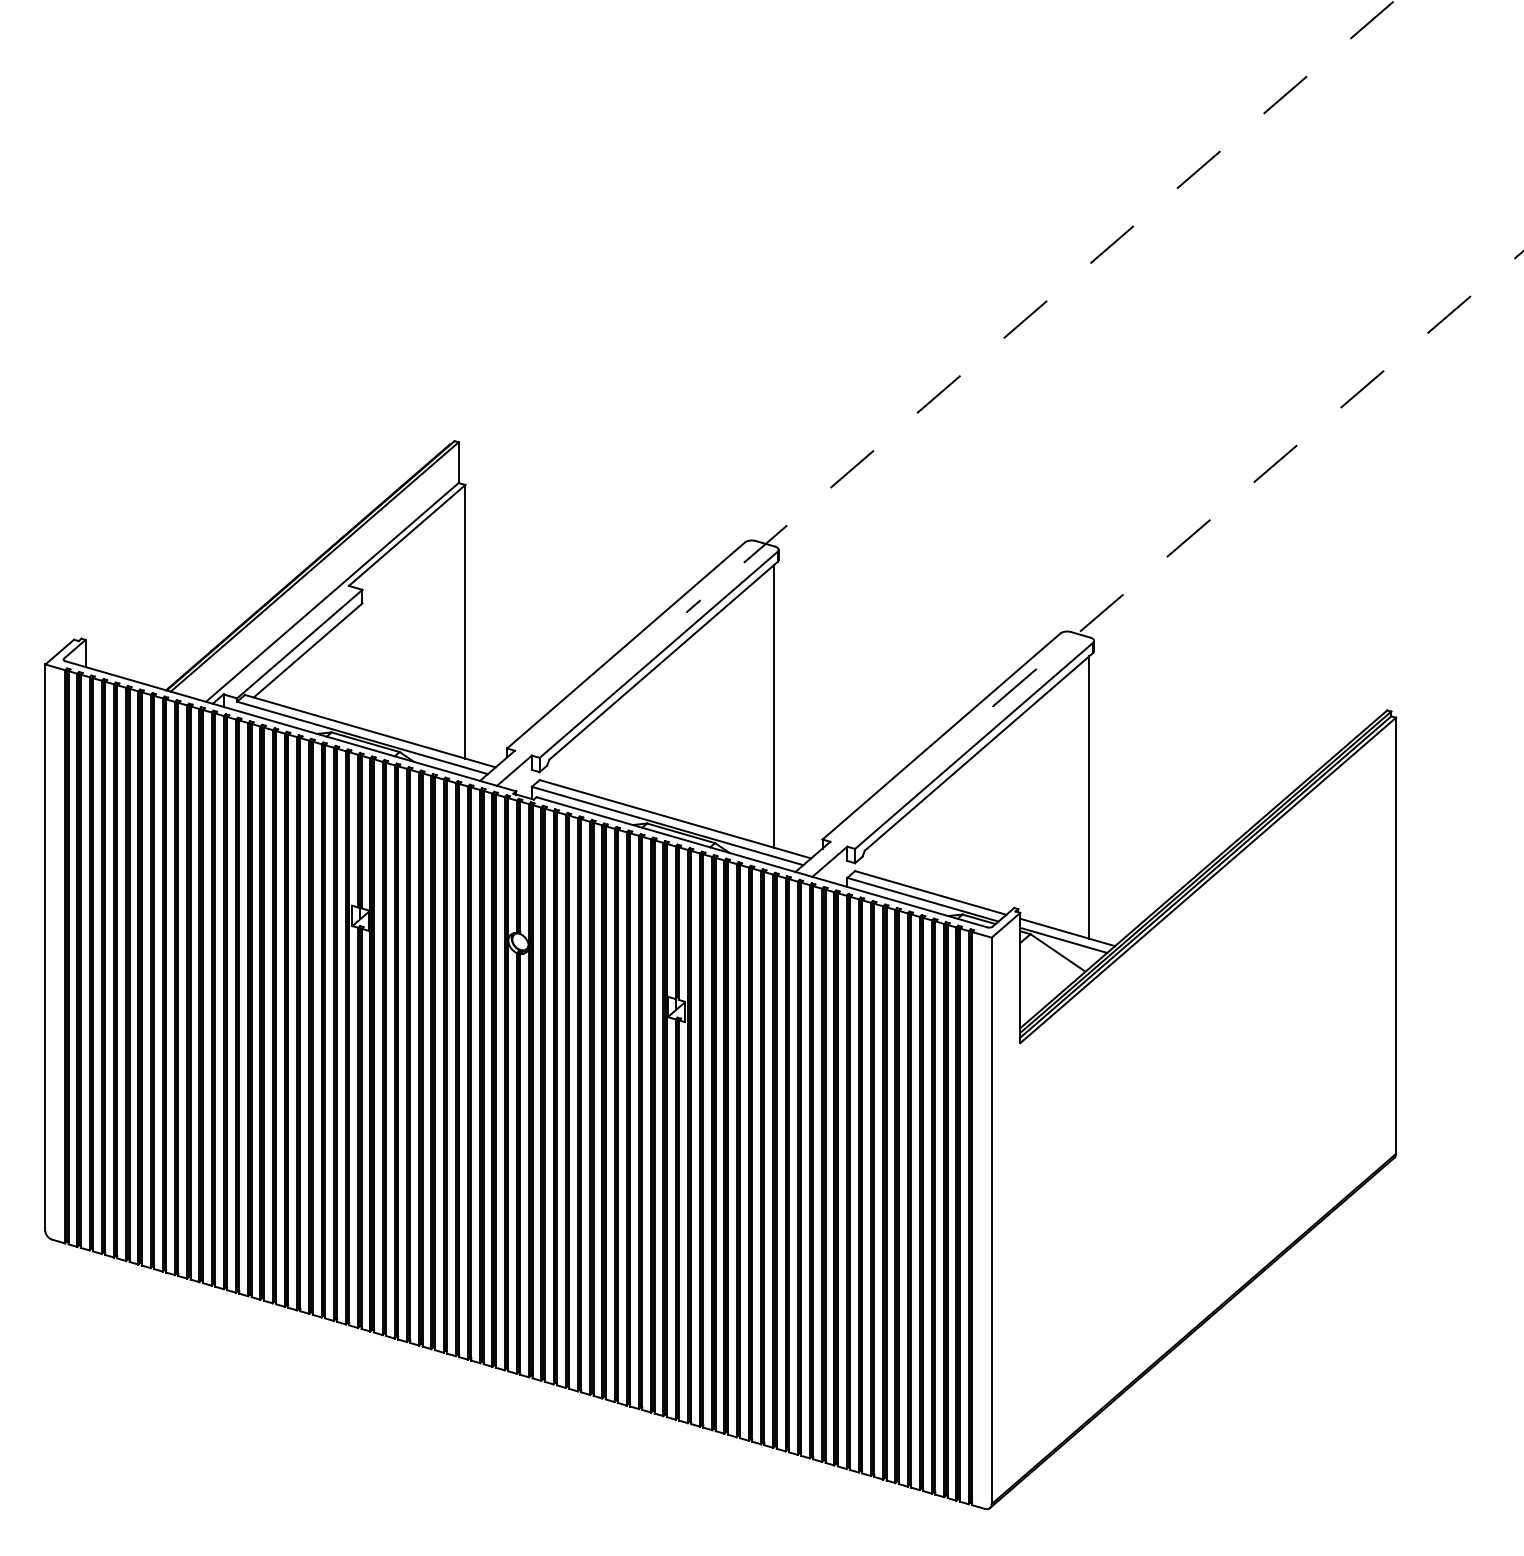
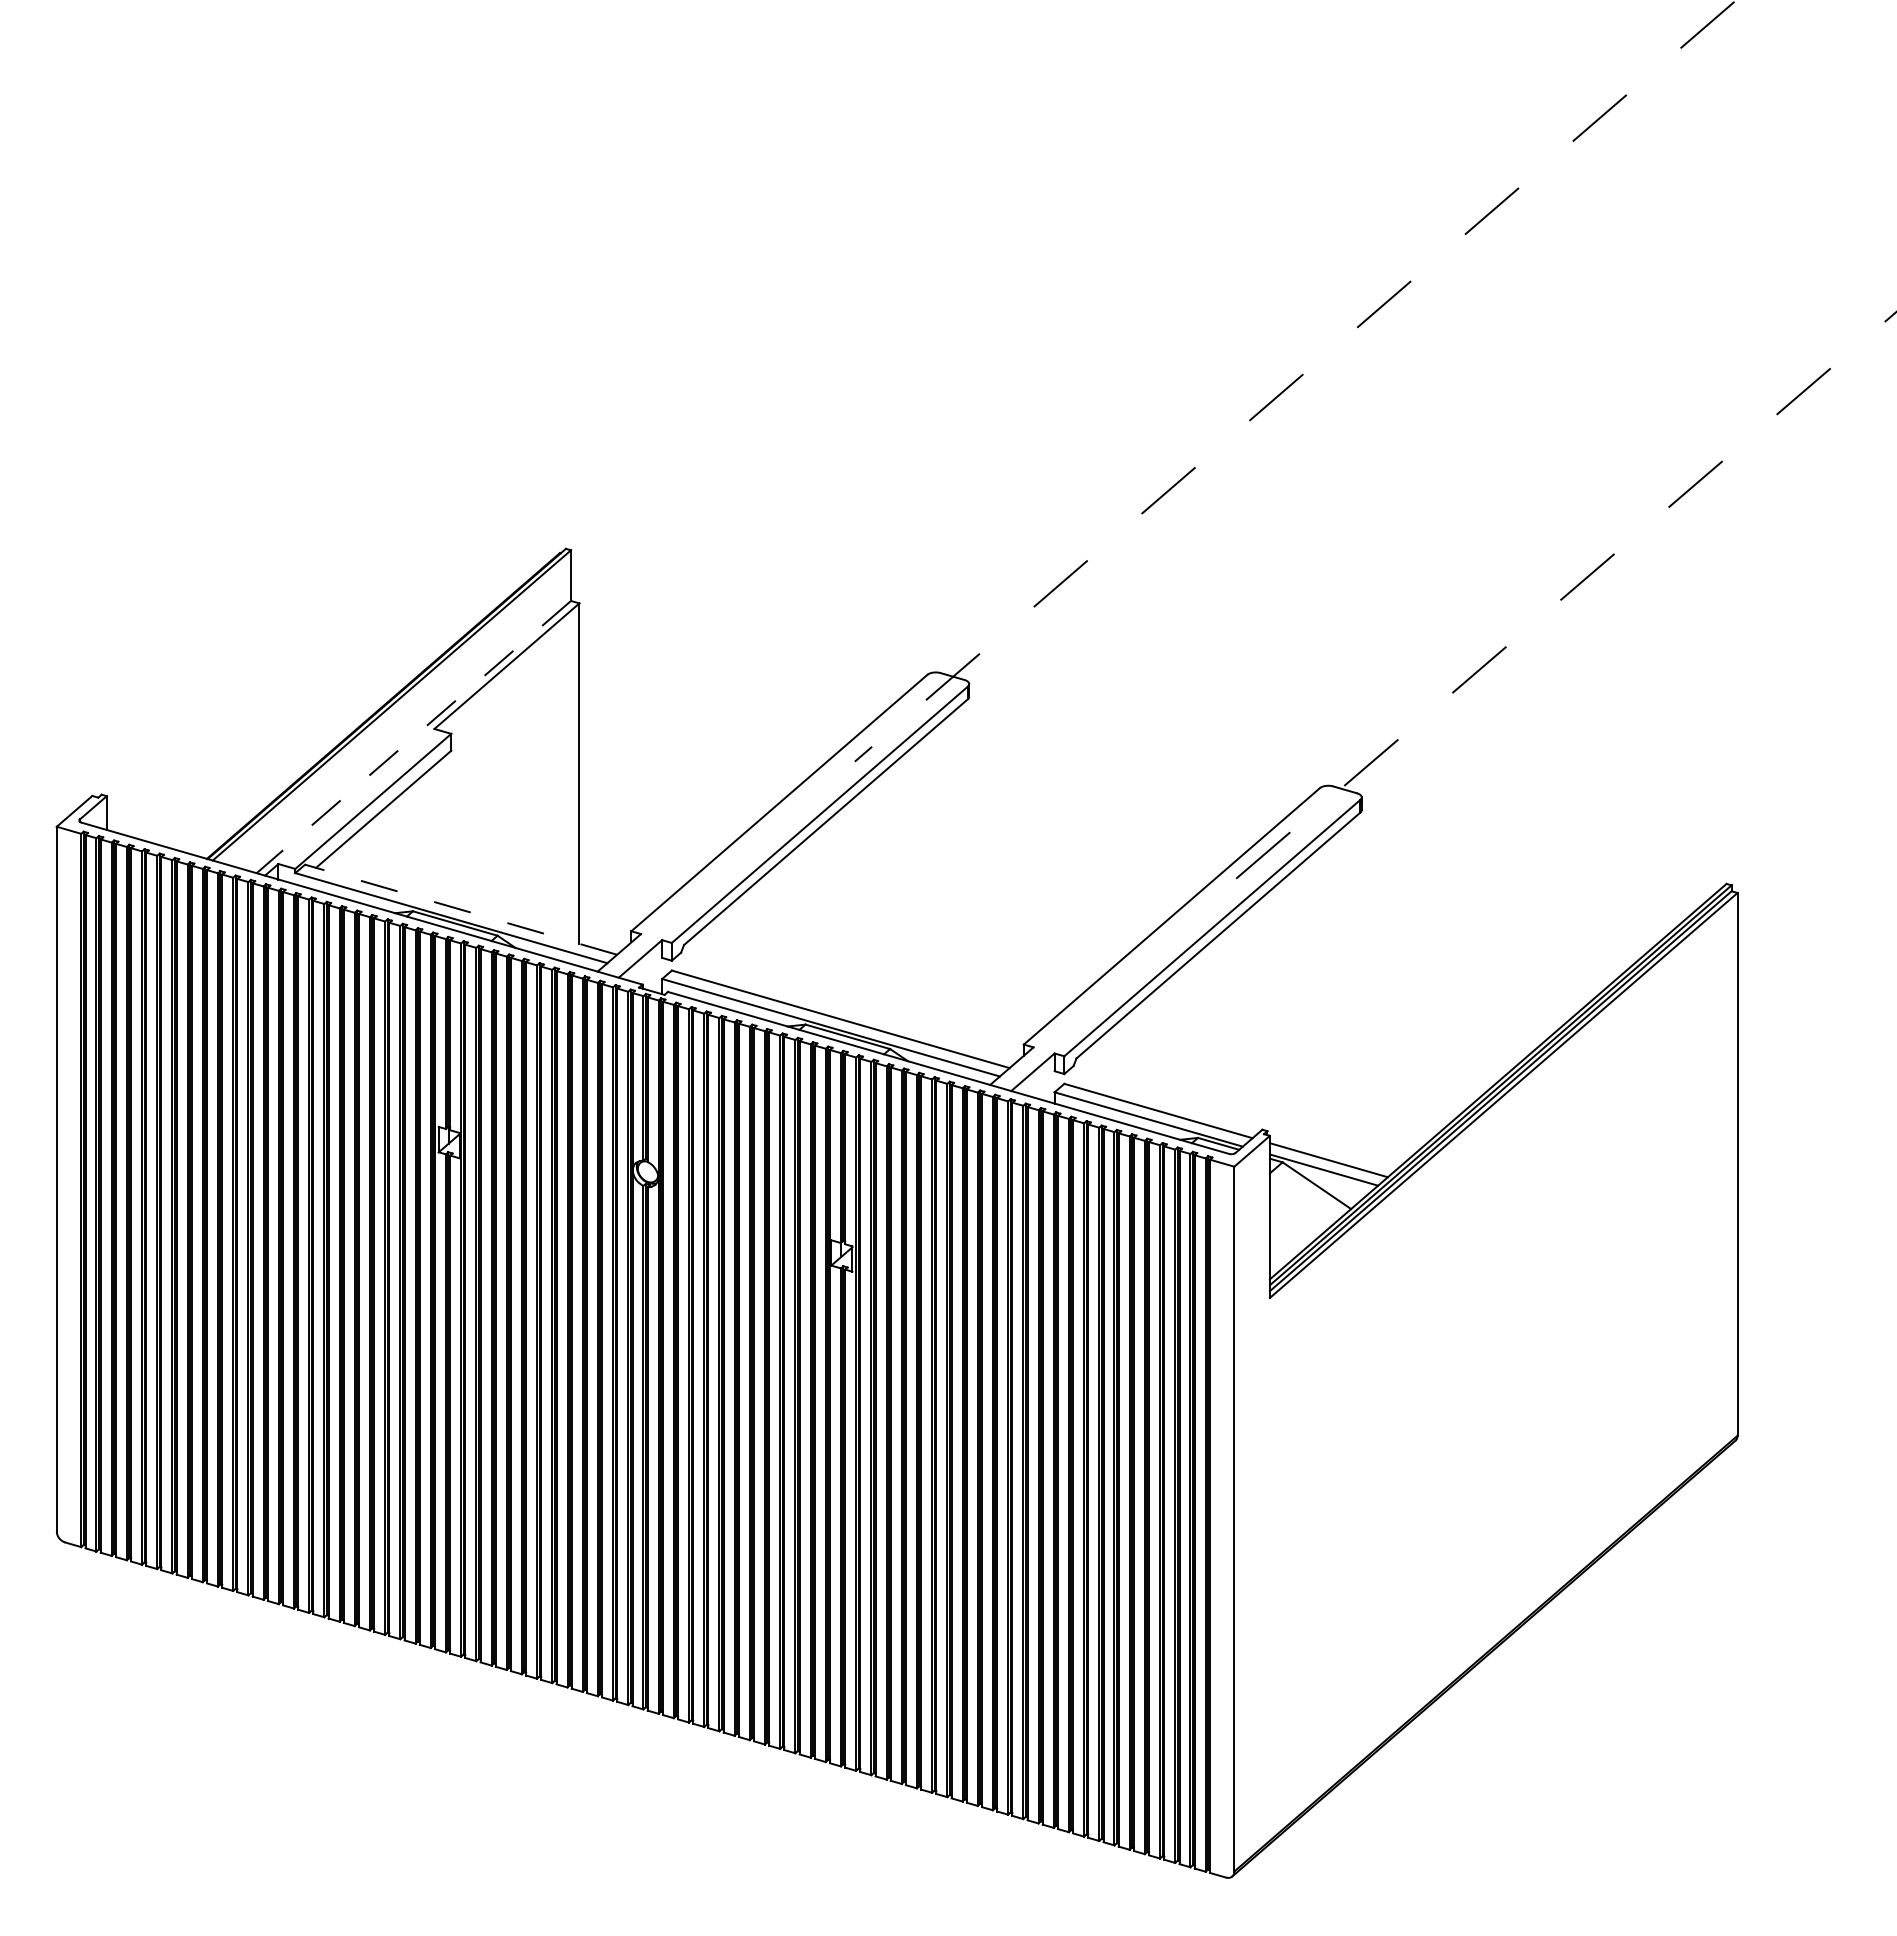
line: (332, 592) -> (413, 737), solid -> dashed
line: (774, 706) -> (963, 878), removed
line: (369, 730) -> (460, 909), solid -> dashed
line: (1089, 796) -> (1355, 991), removed

